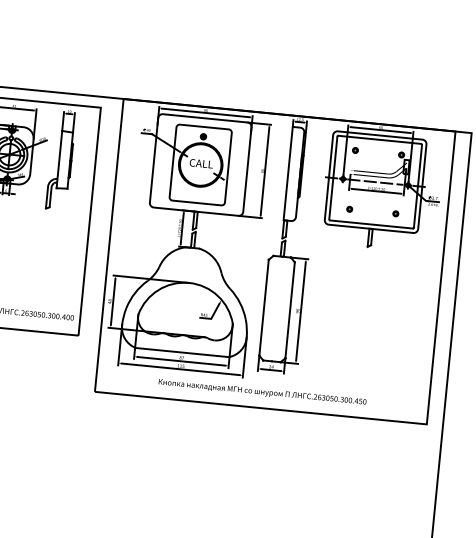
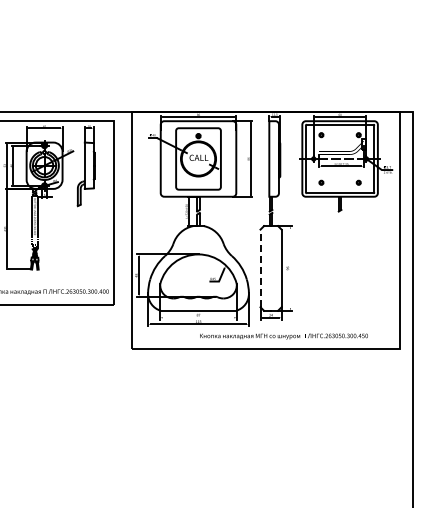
line: (264, 307) -> (260, 268), solid -> dashed
line: (301, 311) -> (290, 268), removed
line: (181, 360) -> (198, 317), removed
text: (261, 392) -> (283, 336), moved

